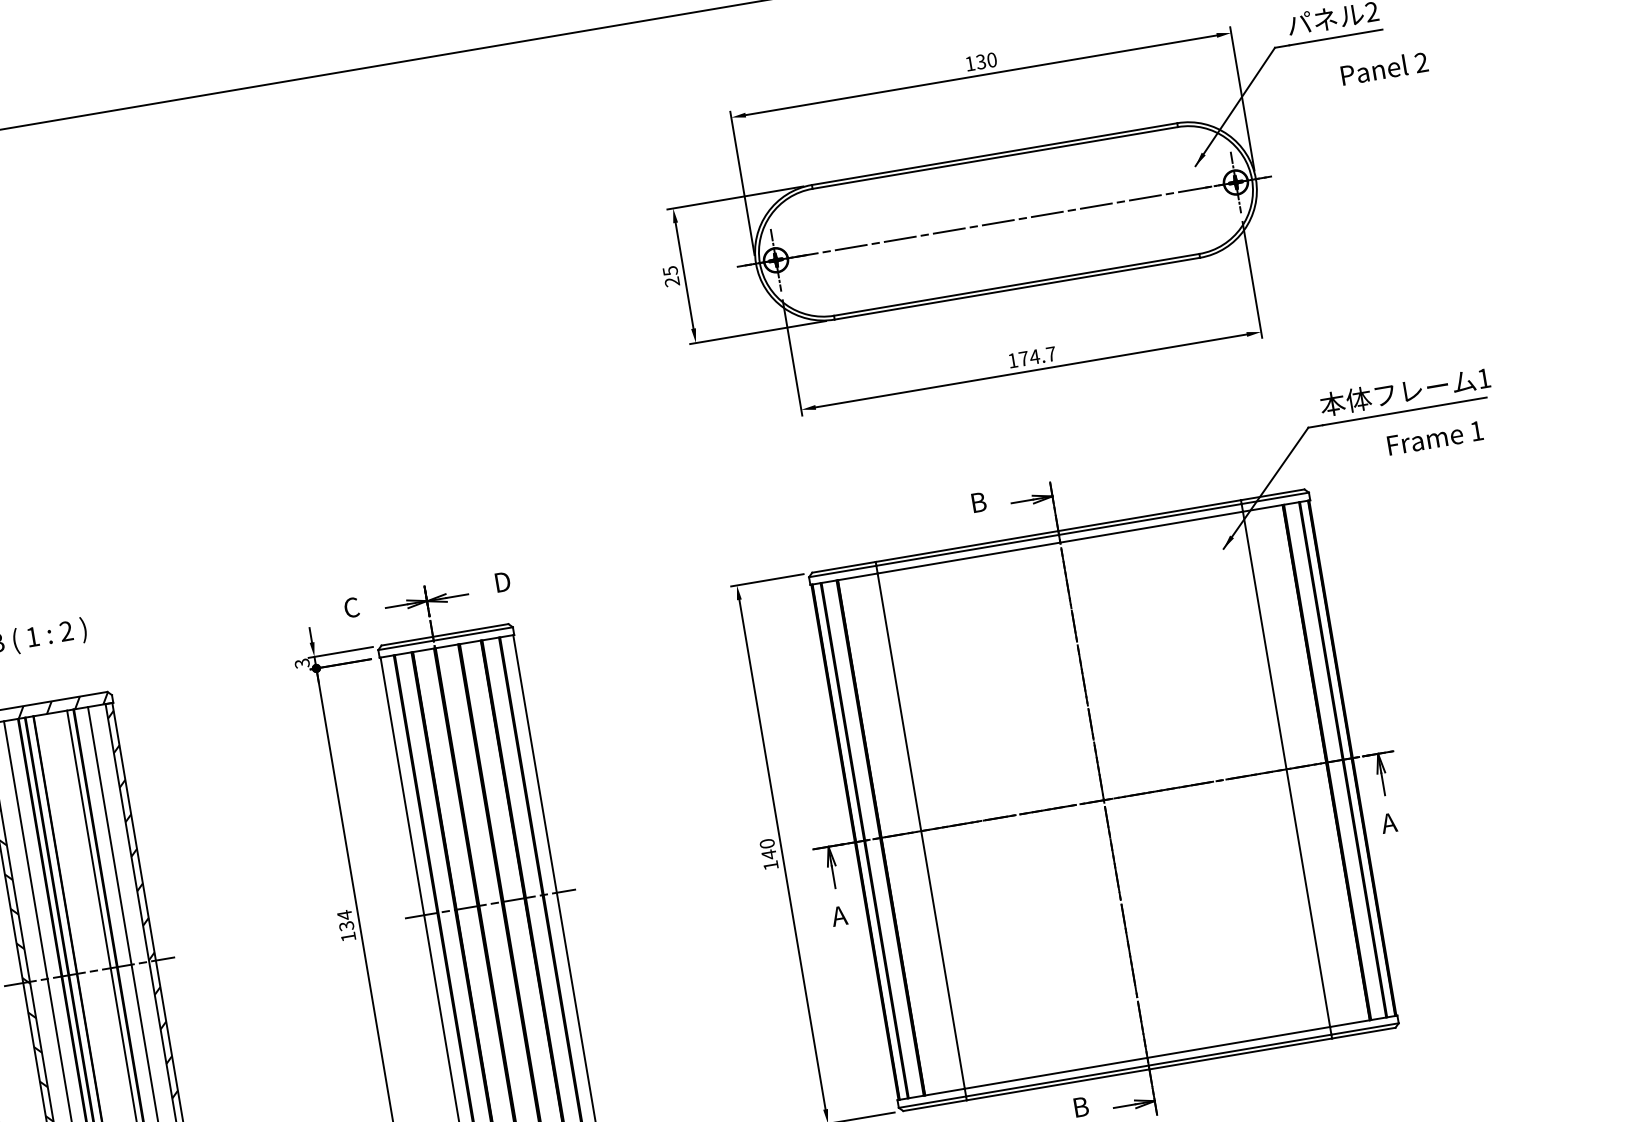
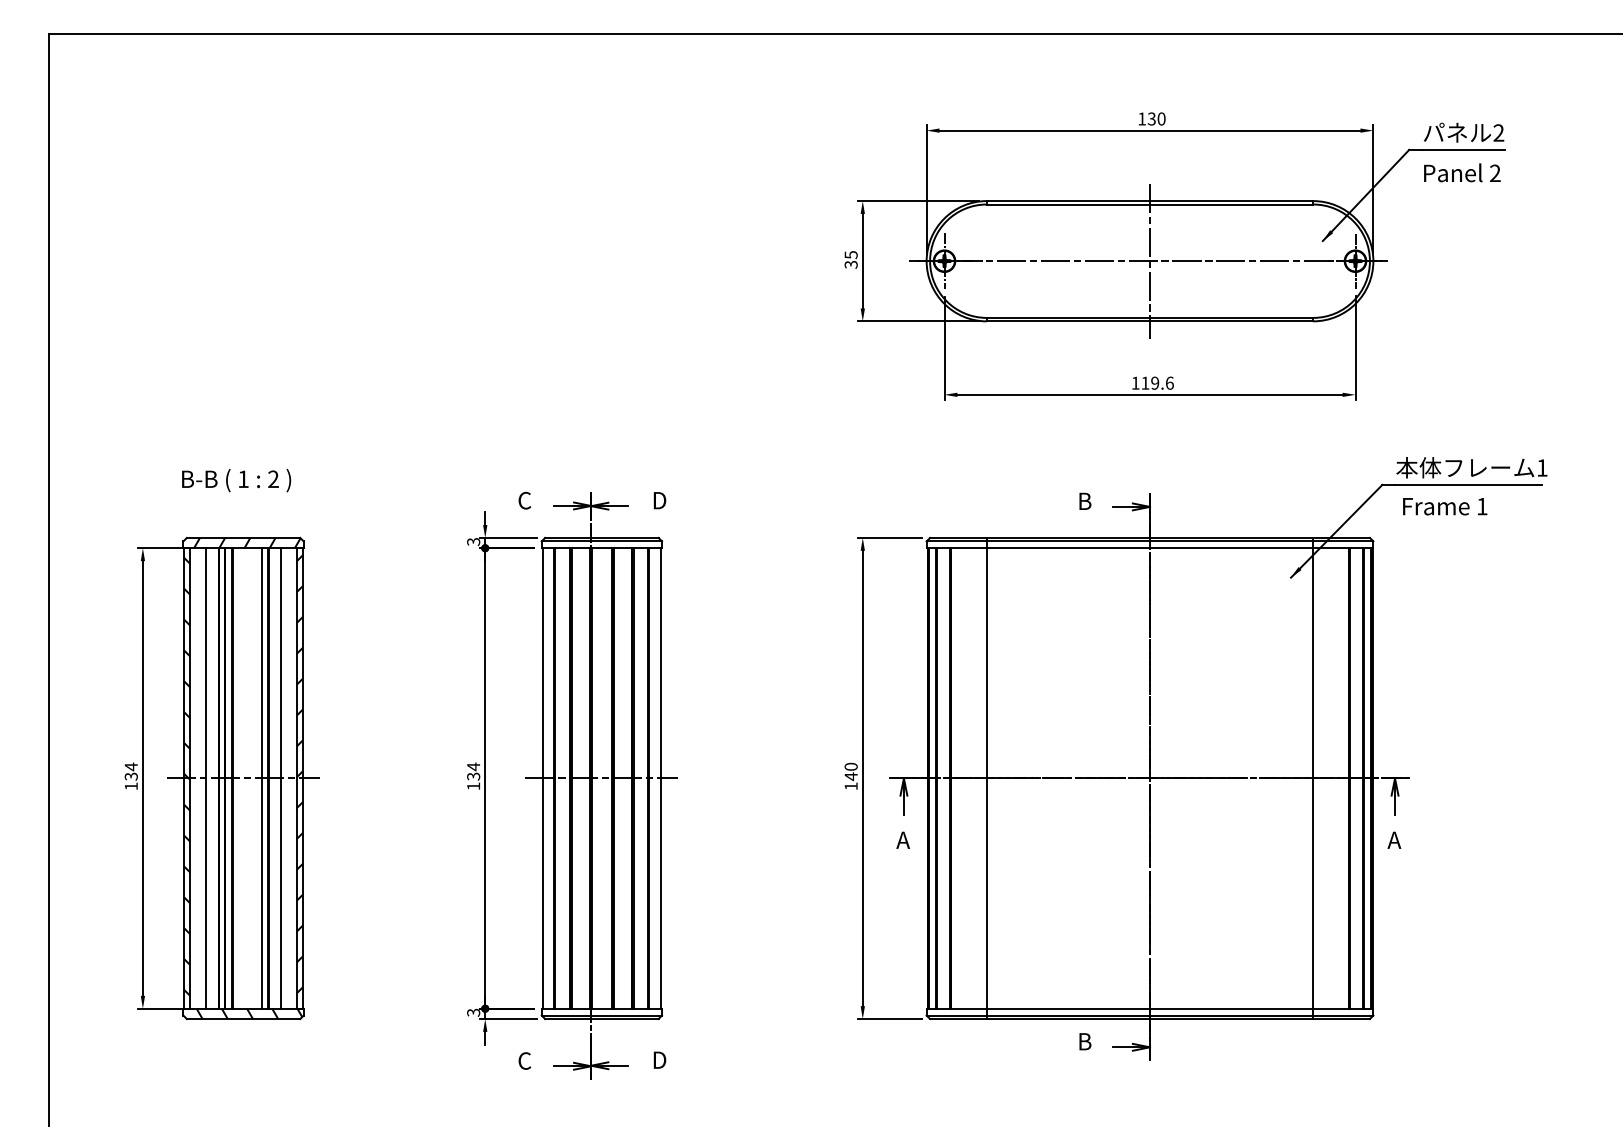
text: (1384, 67) -> (1462, 172), moved
line: (1006, 220) -> (1150, 260), added
text: (672, 281) -> (851, 264), 25 -> 35
text: (1037, 355) -> (1157, 382), 174.7 -> 119.6
text: (1435, 437) -> (1445, 506), moved

